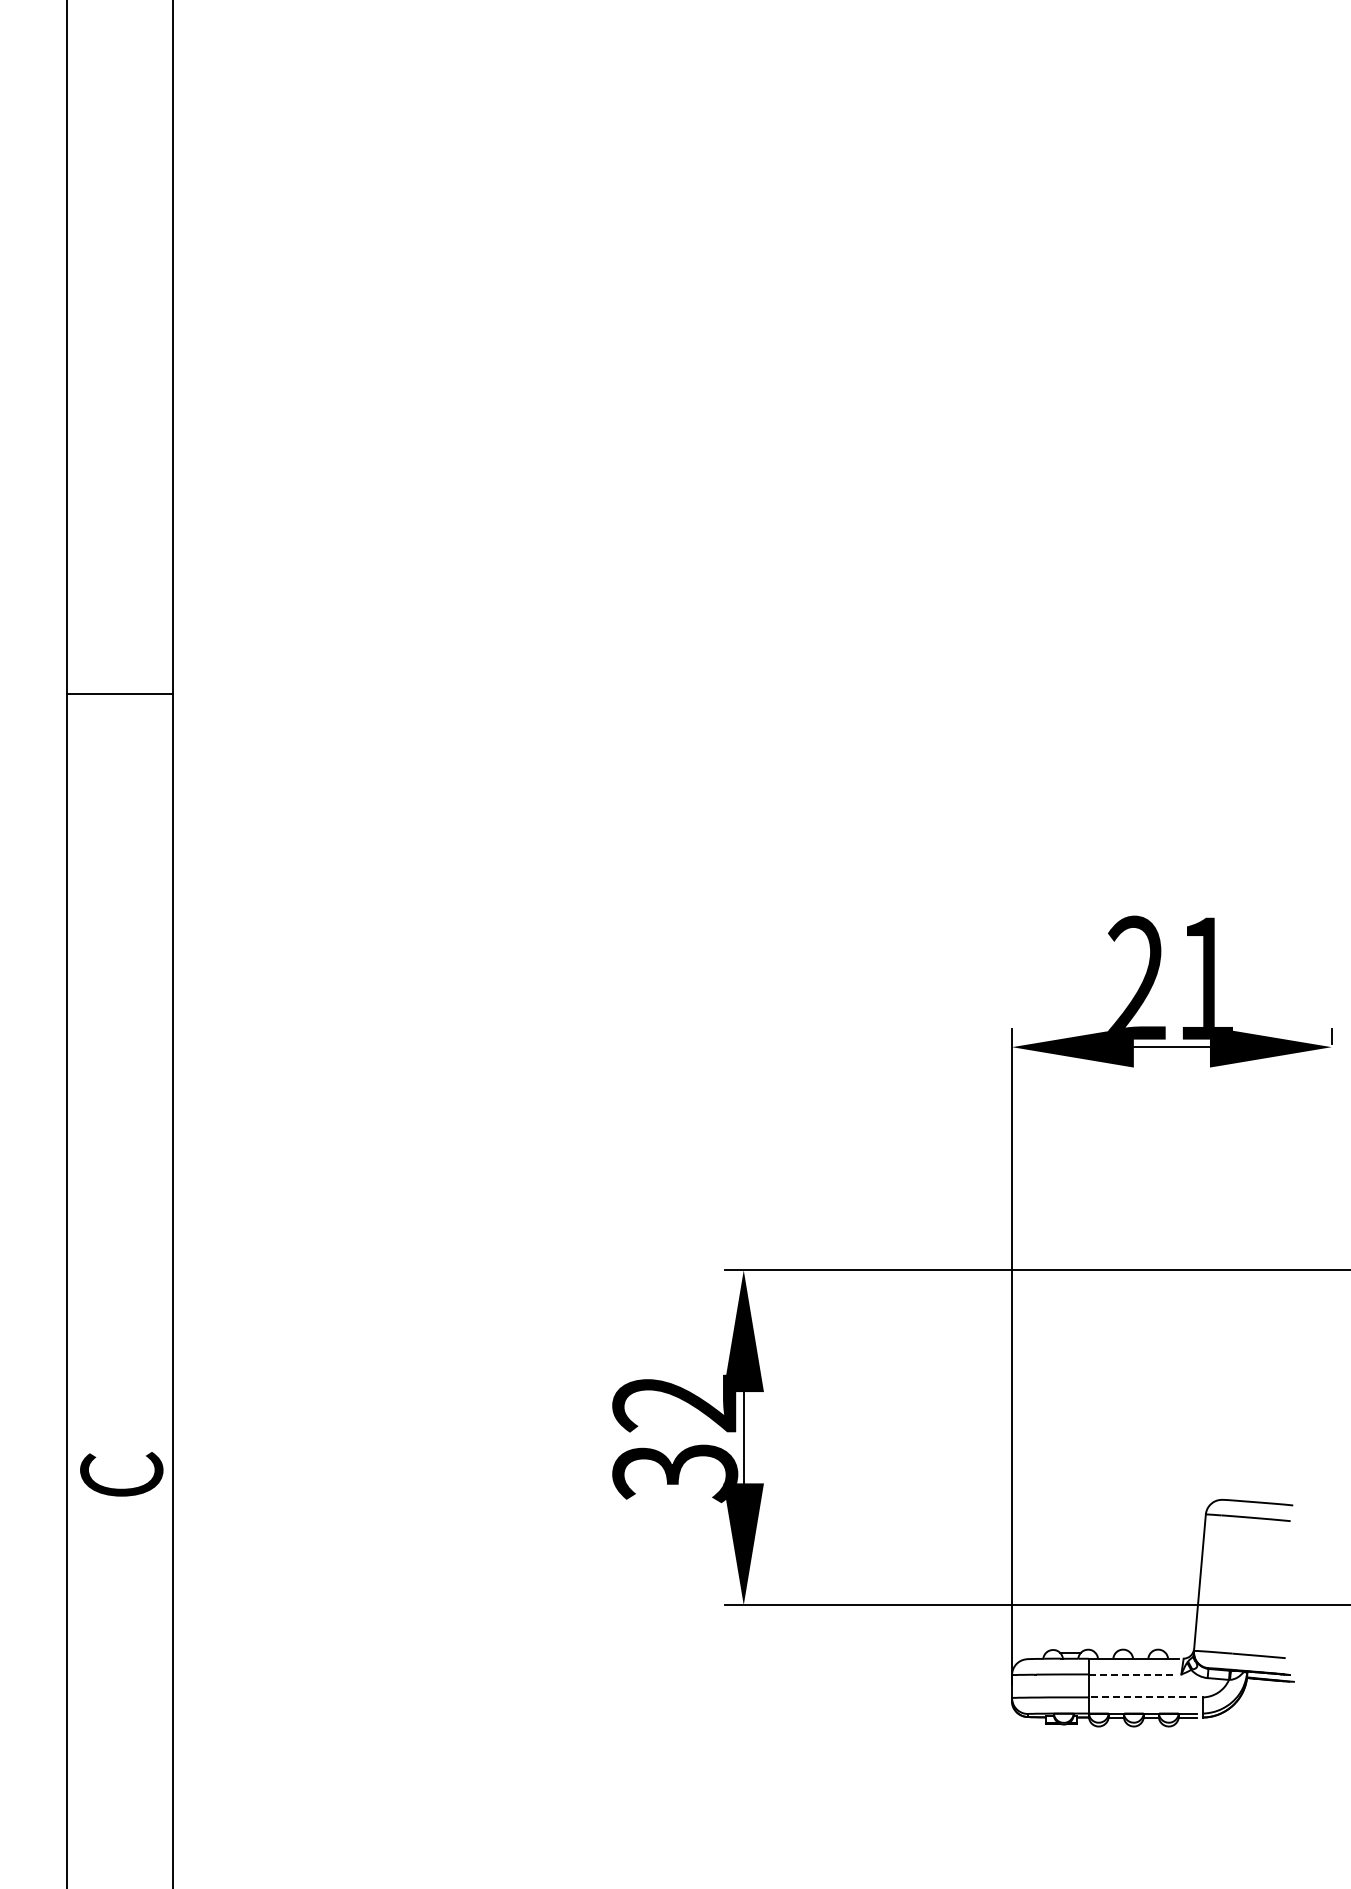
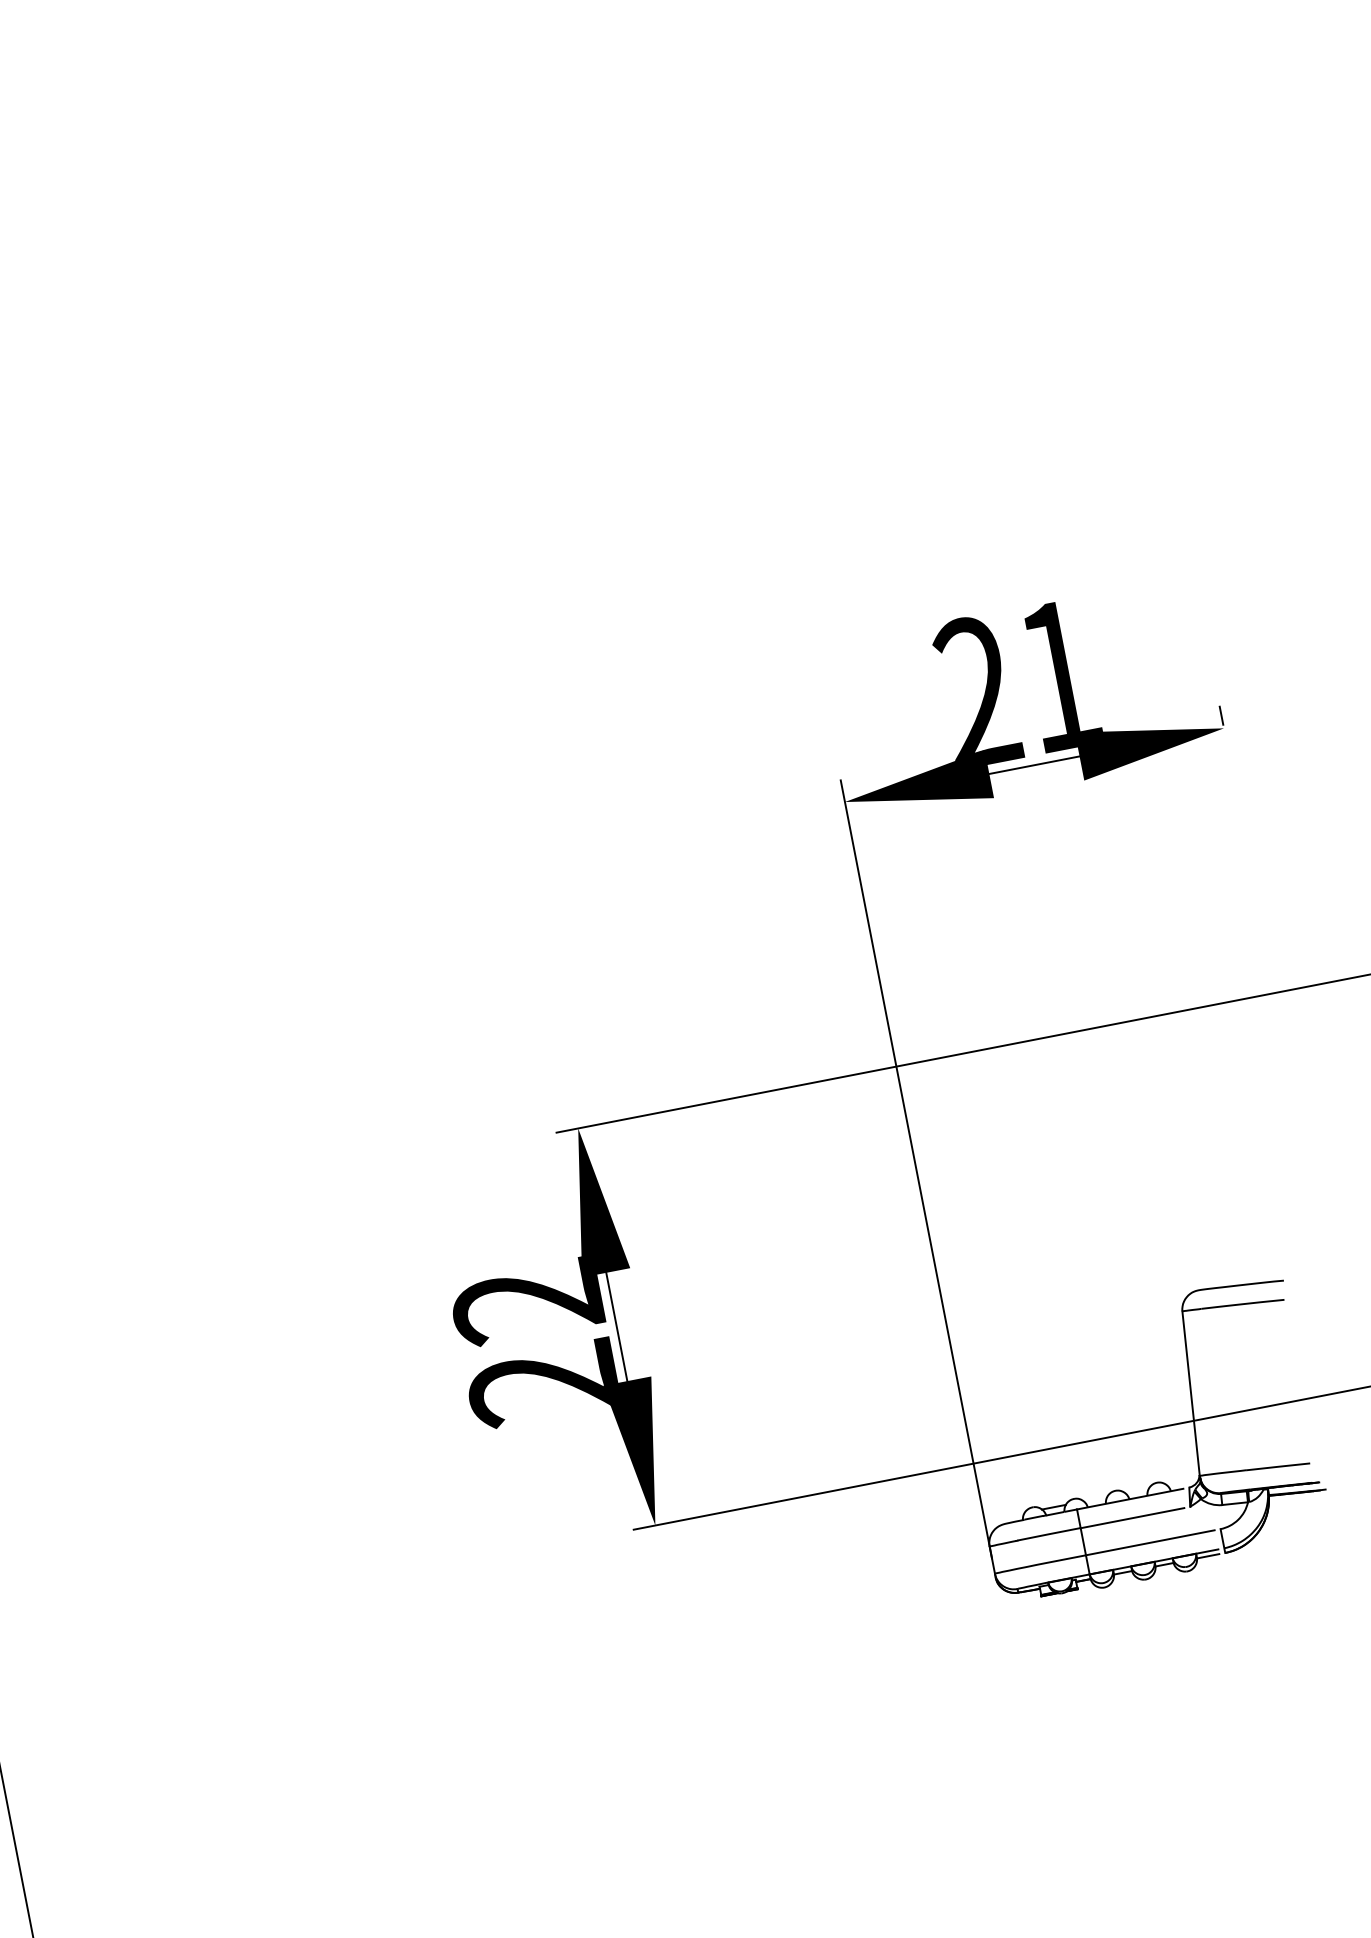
text: (675, 1473) -> (544, 1385), 32 -> 22
line: (1132, 1674) -> (1132, 1518), dashed -> solid
line: (1142, 1697) -> (1149, 1543), dashed -> solid

